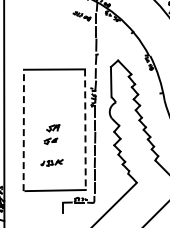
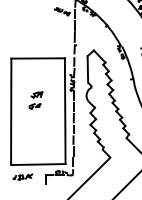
line: (23, 130) -> (10, 111), dashed -> solid
line: (85, 130) -> (65, 111), dashed -> solid
part: (51, 134) -> (35, 100), moved
part: (51, 162) -> (22, 176), moved

